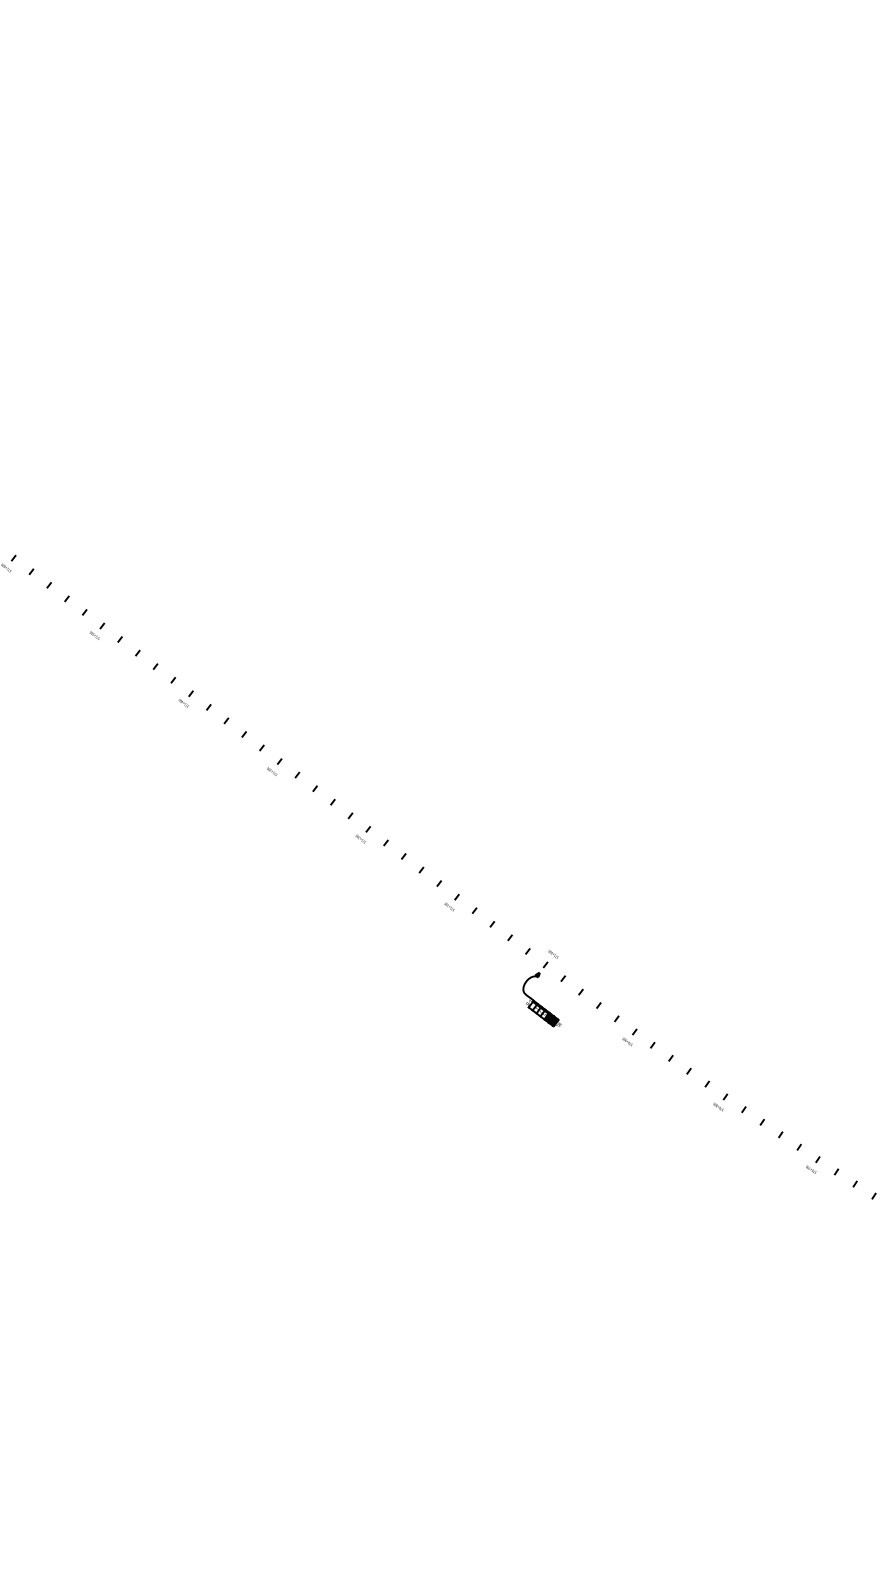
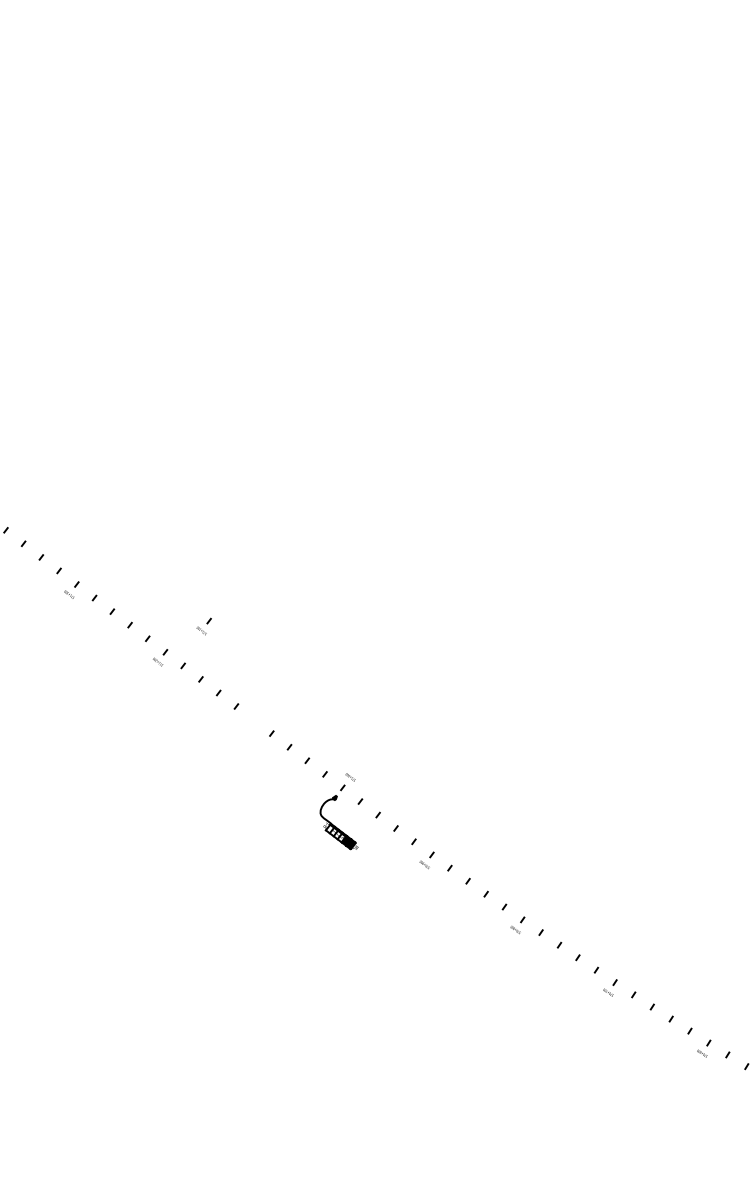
part: (451, 902) -> (203, 626), moved

